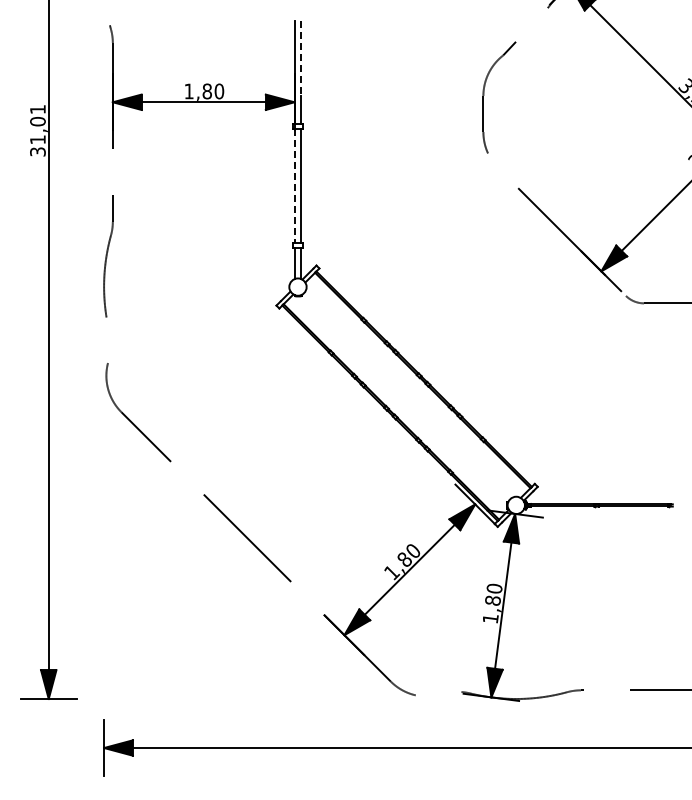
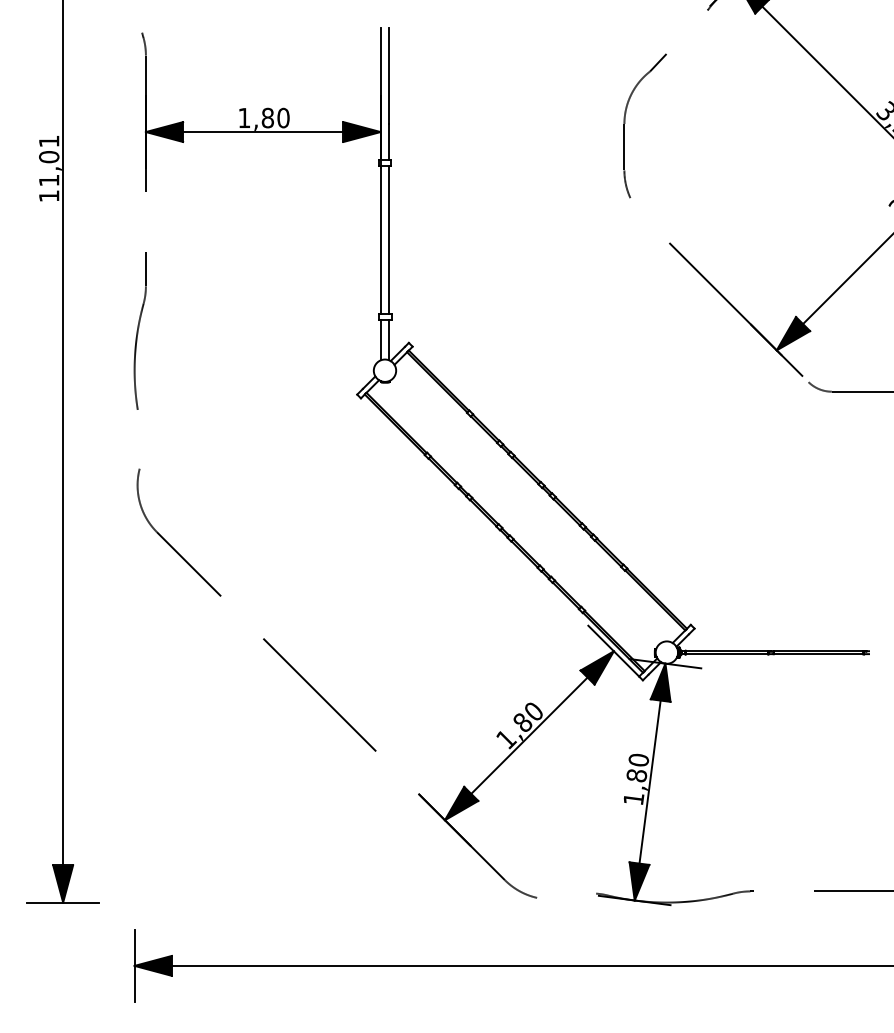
line: (301, 59) -> (389, 76), dashed -> solid
text: (37, 151) -> (48, 195), 31,01 -> 11,01
line: (294, 186) -> (380, 240), dashed -> solid

